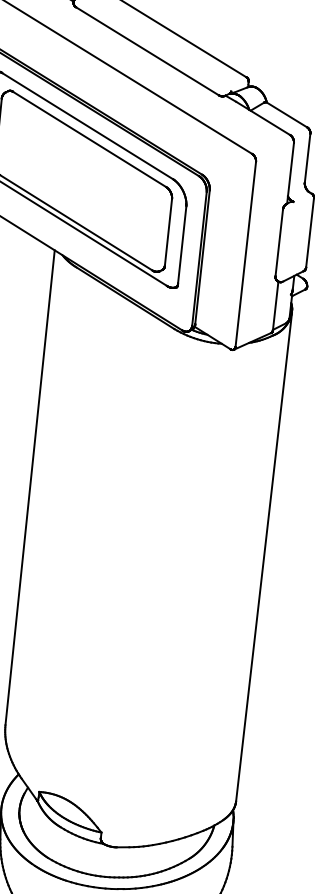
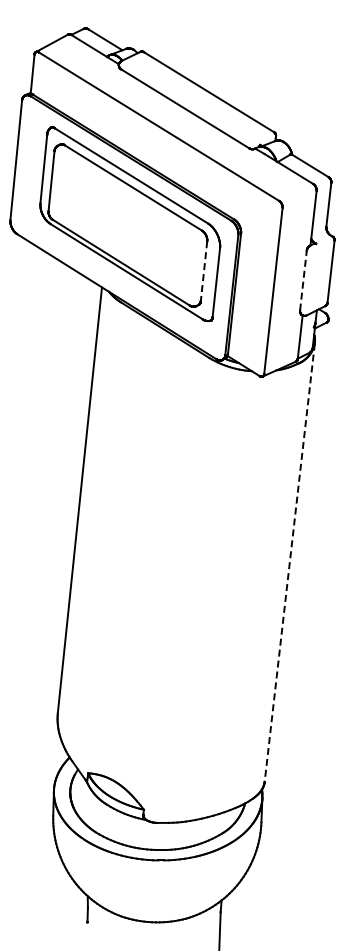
line: (167, 232) -> (203, 271), solid -> dashed
line: (279, 242) -> (303, 280), solid -> dashed
line: (263, 557) -> (289, 562), solid -> dashed

